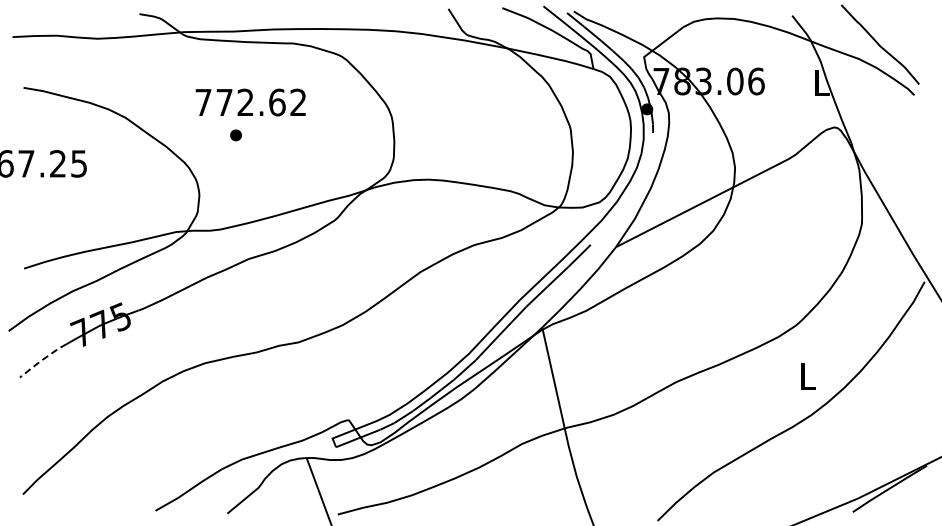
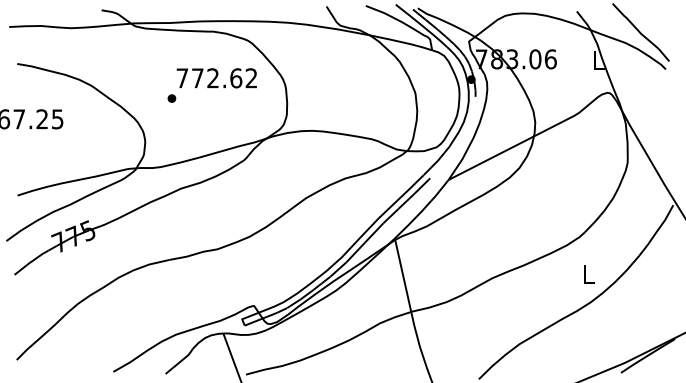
text: (250, 102) -> (216, 78), moved
line: (42, 360) -> (31, 262), dashed -> solid

